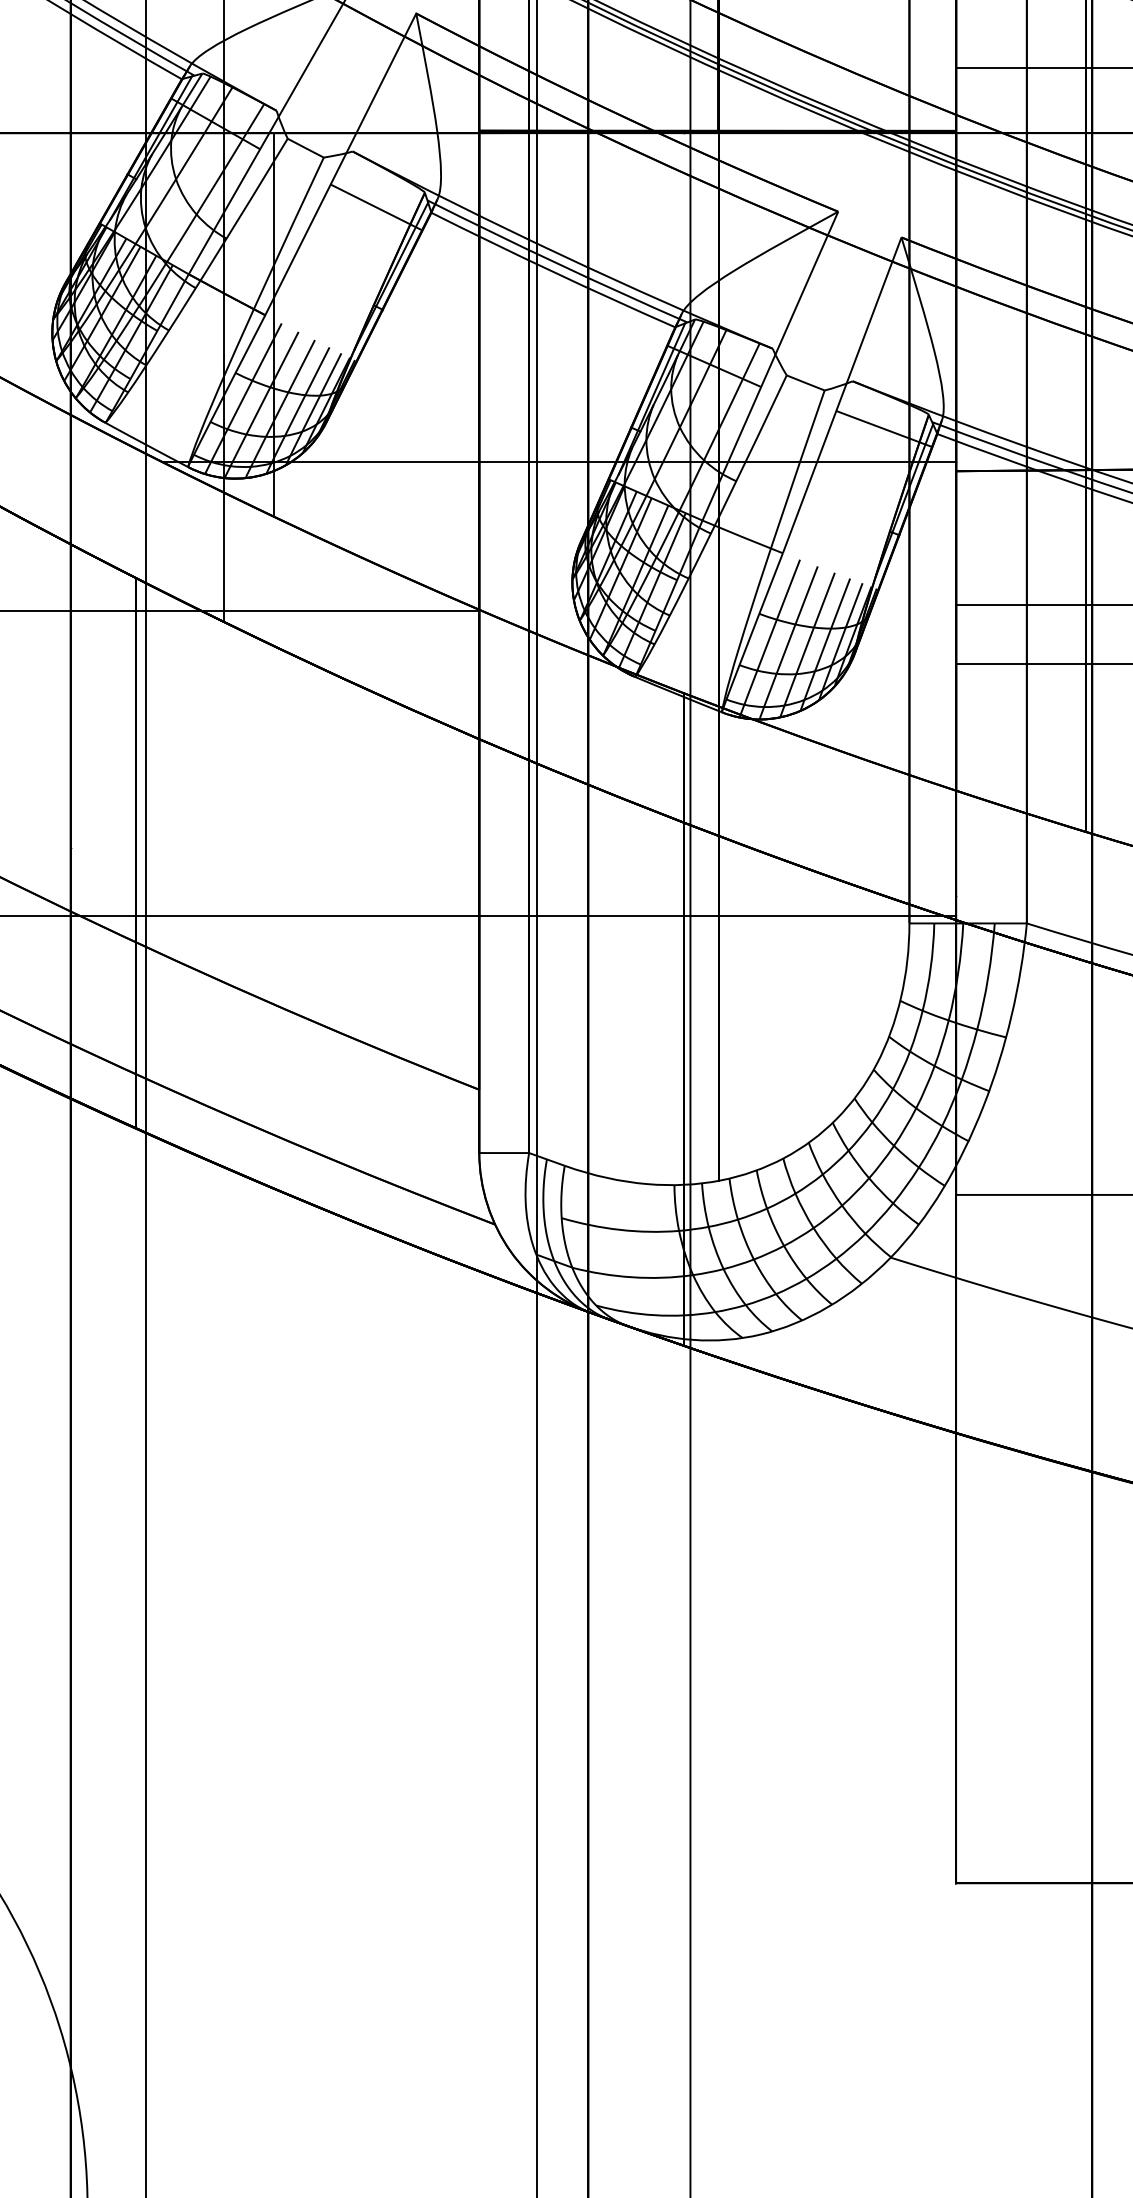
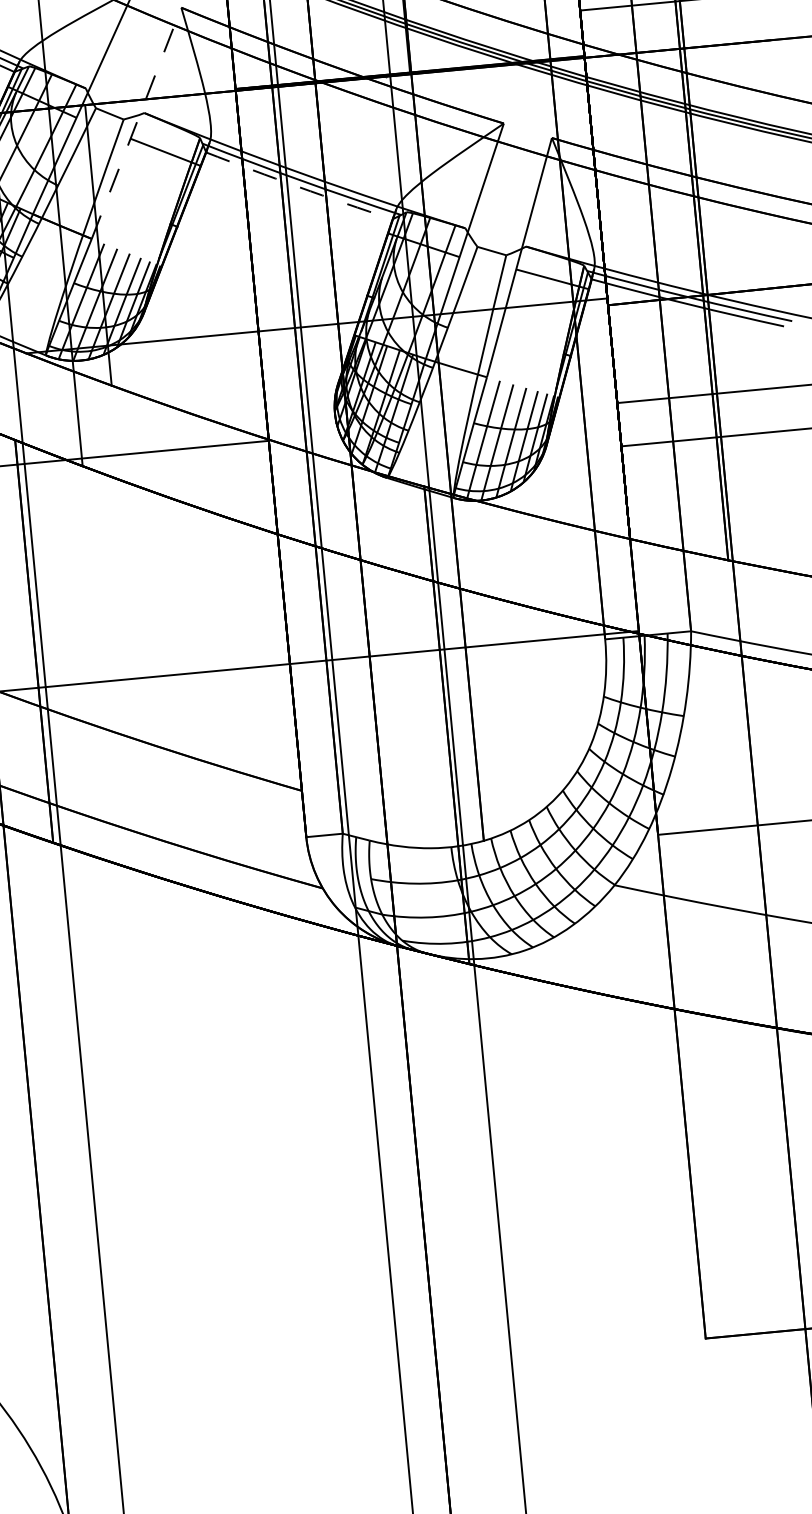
line: (340, 164) -> (136, 123), solid -> dashed
arc: (552, 271) -> (298, 187), solid -> dashed

